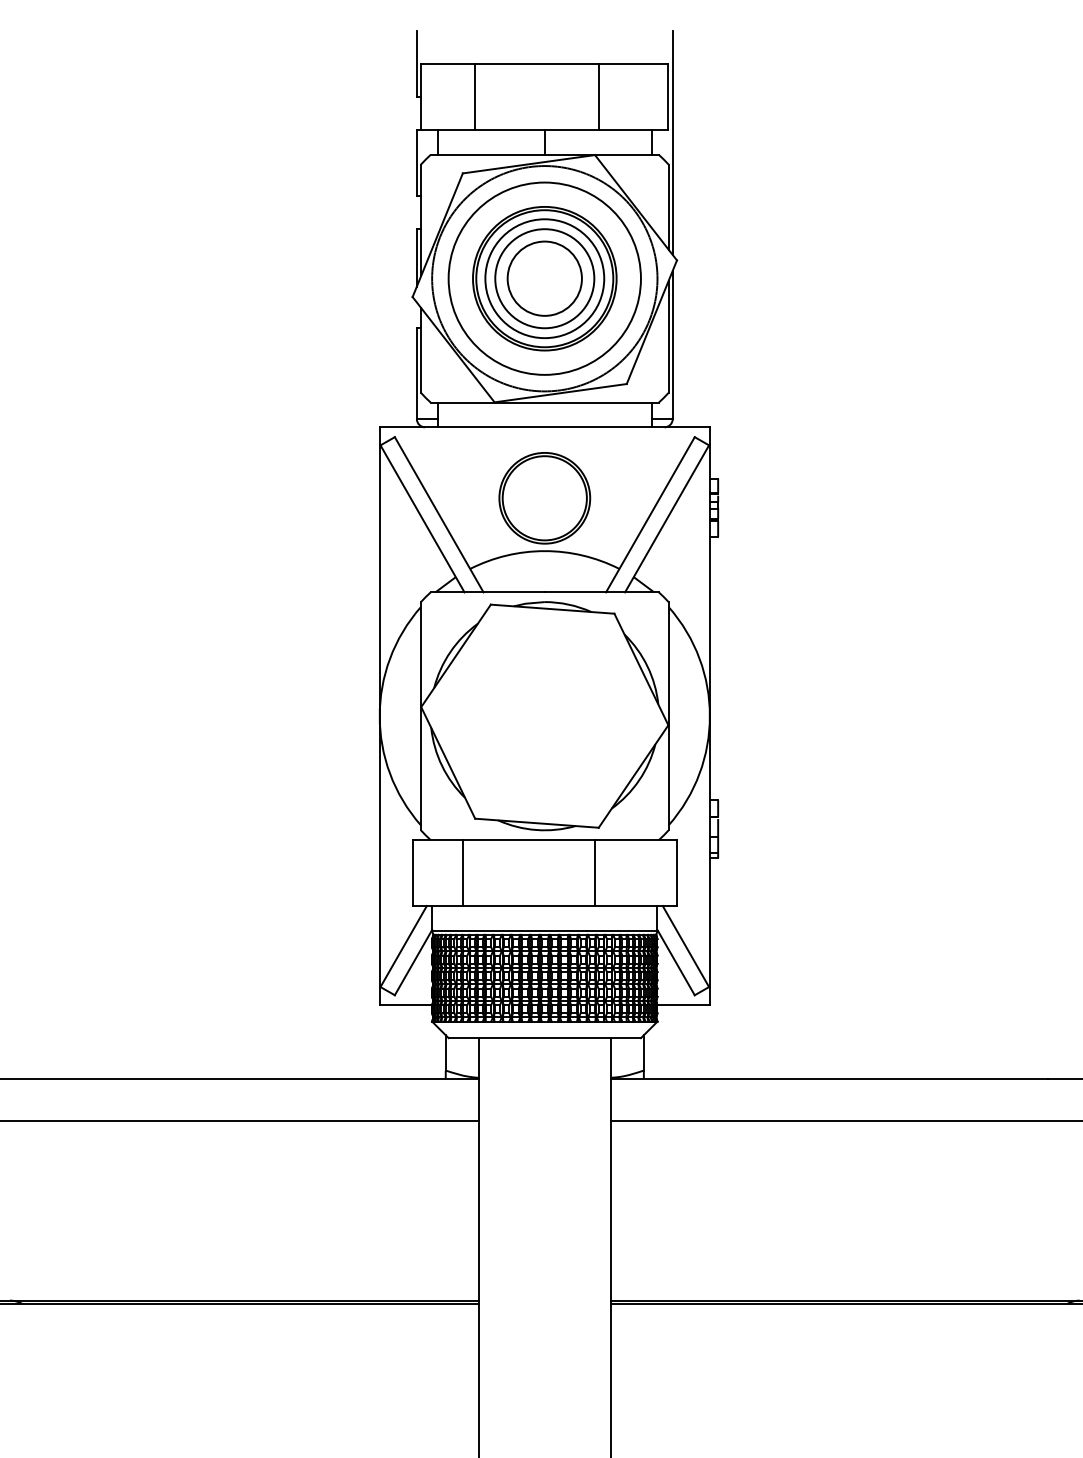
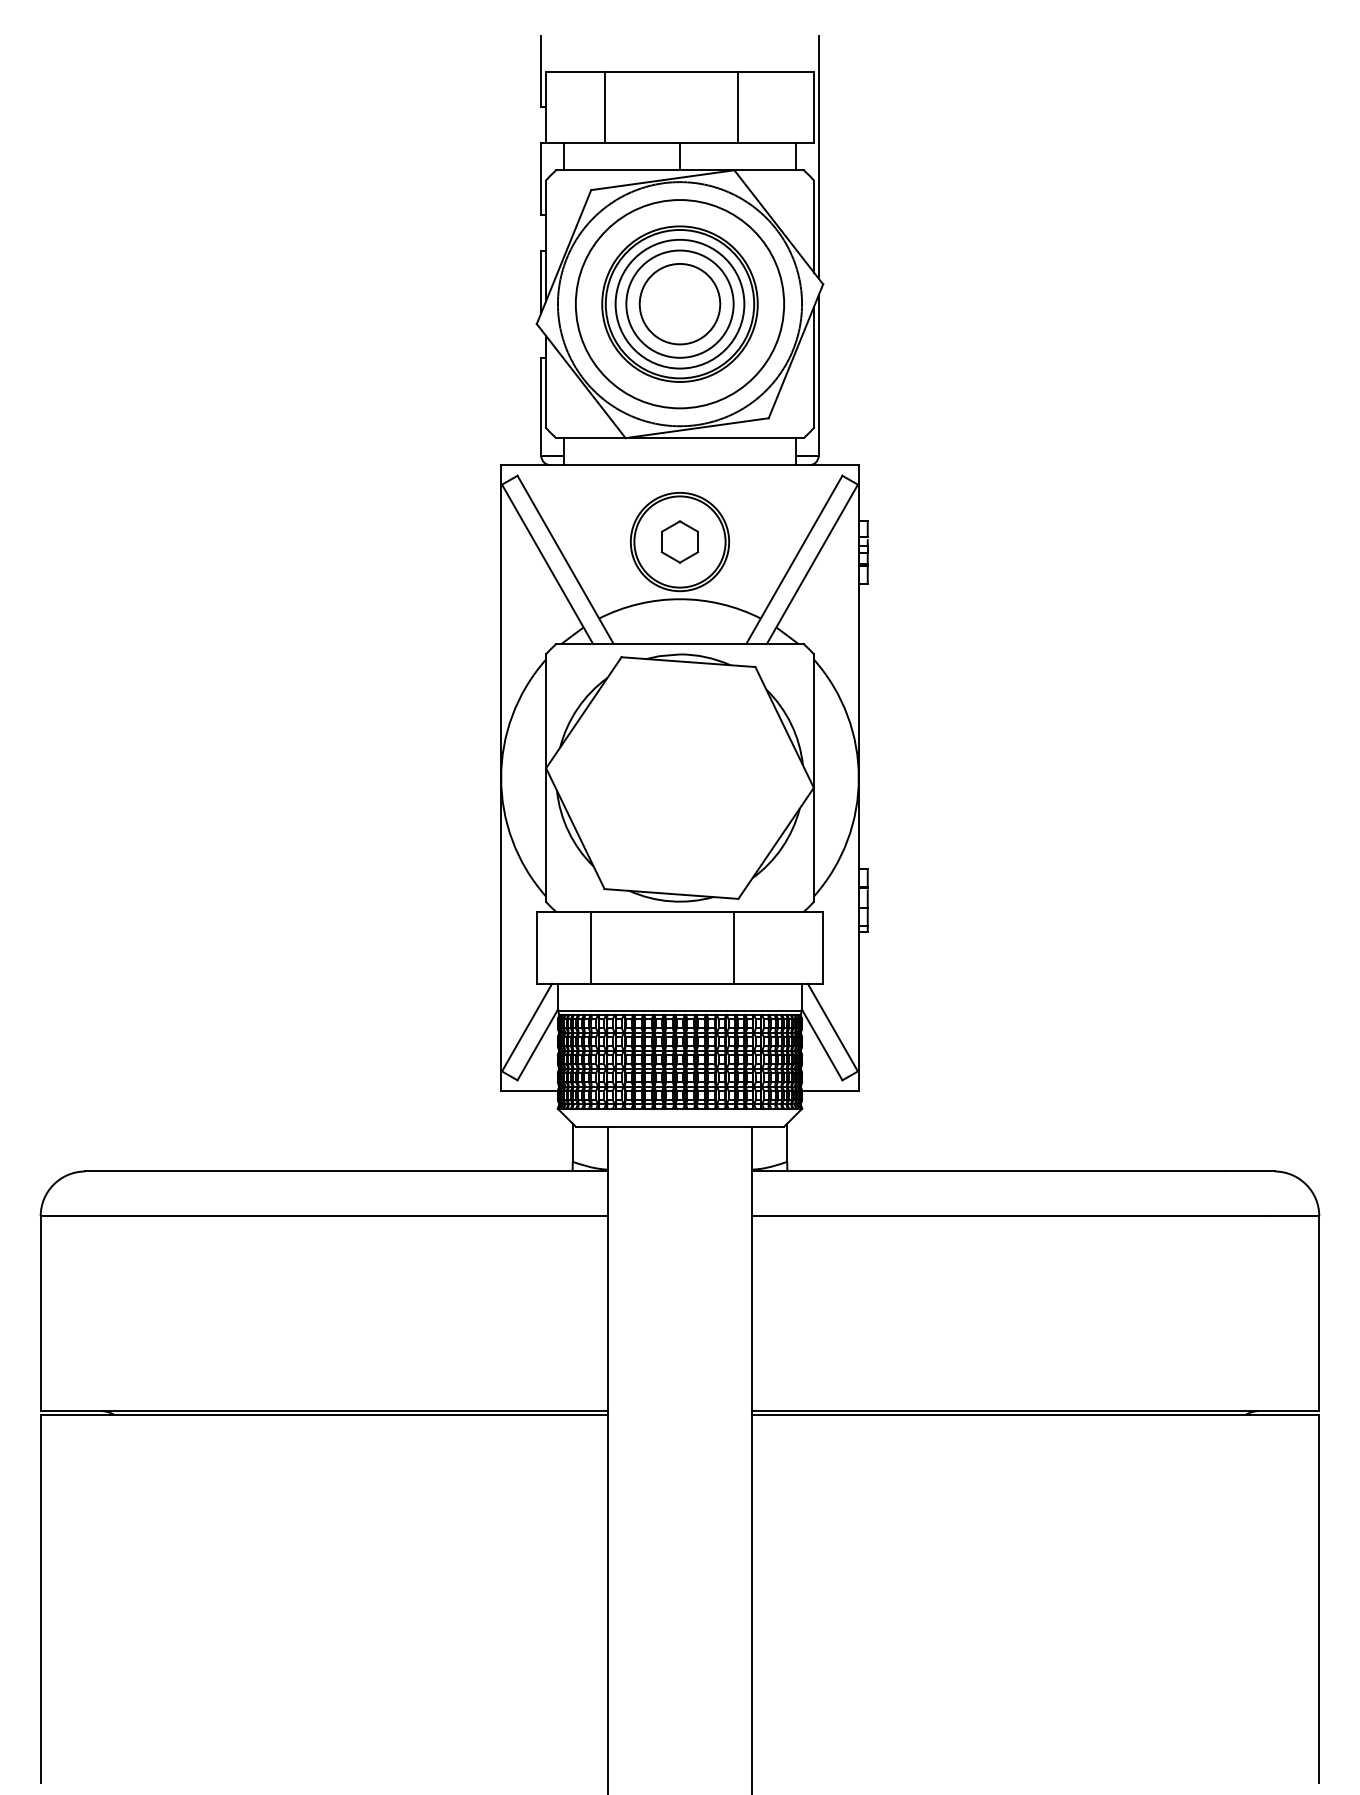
part: (544, 497) -> (679, 541), added

